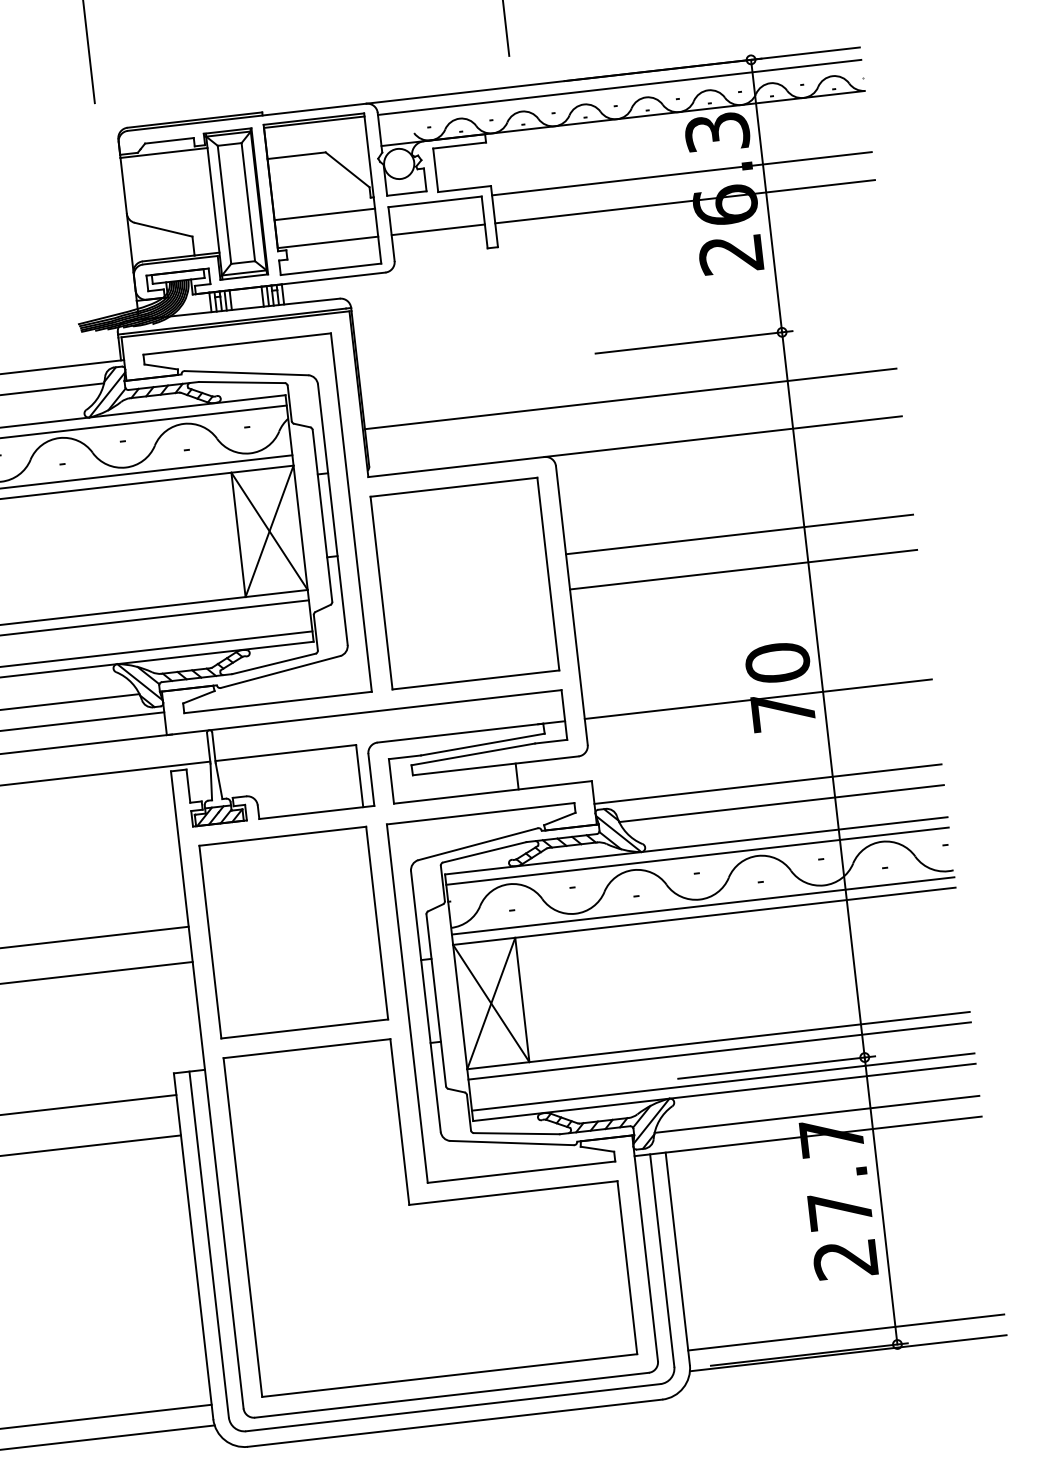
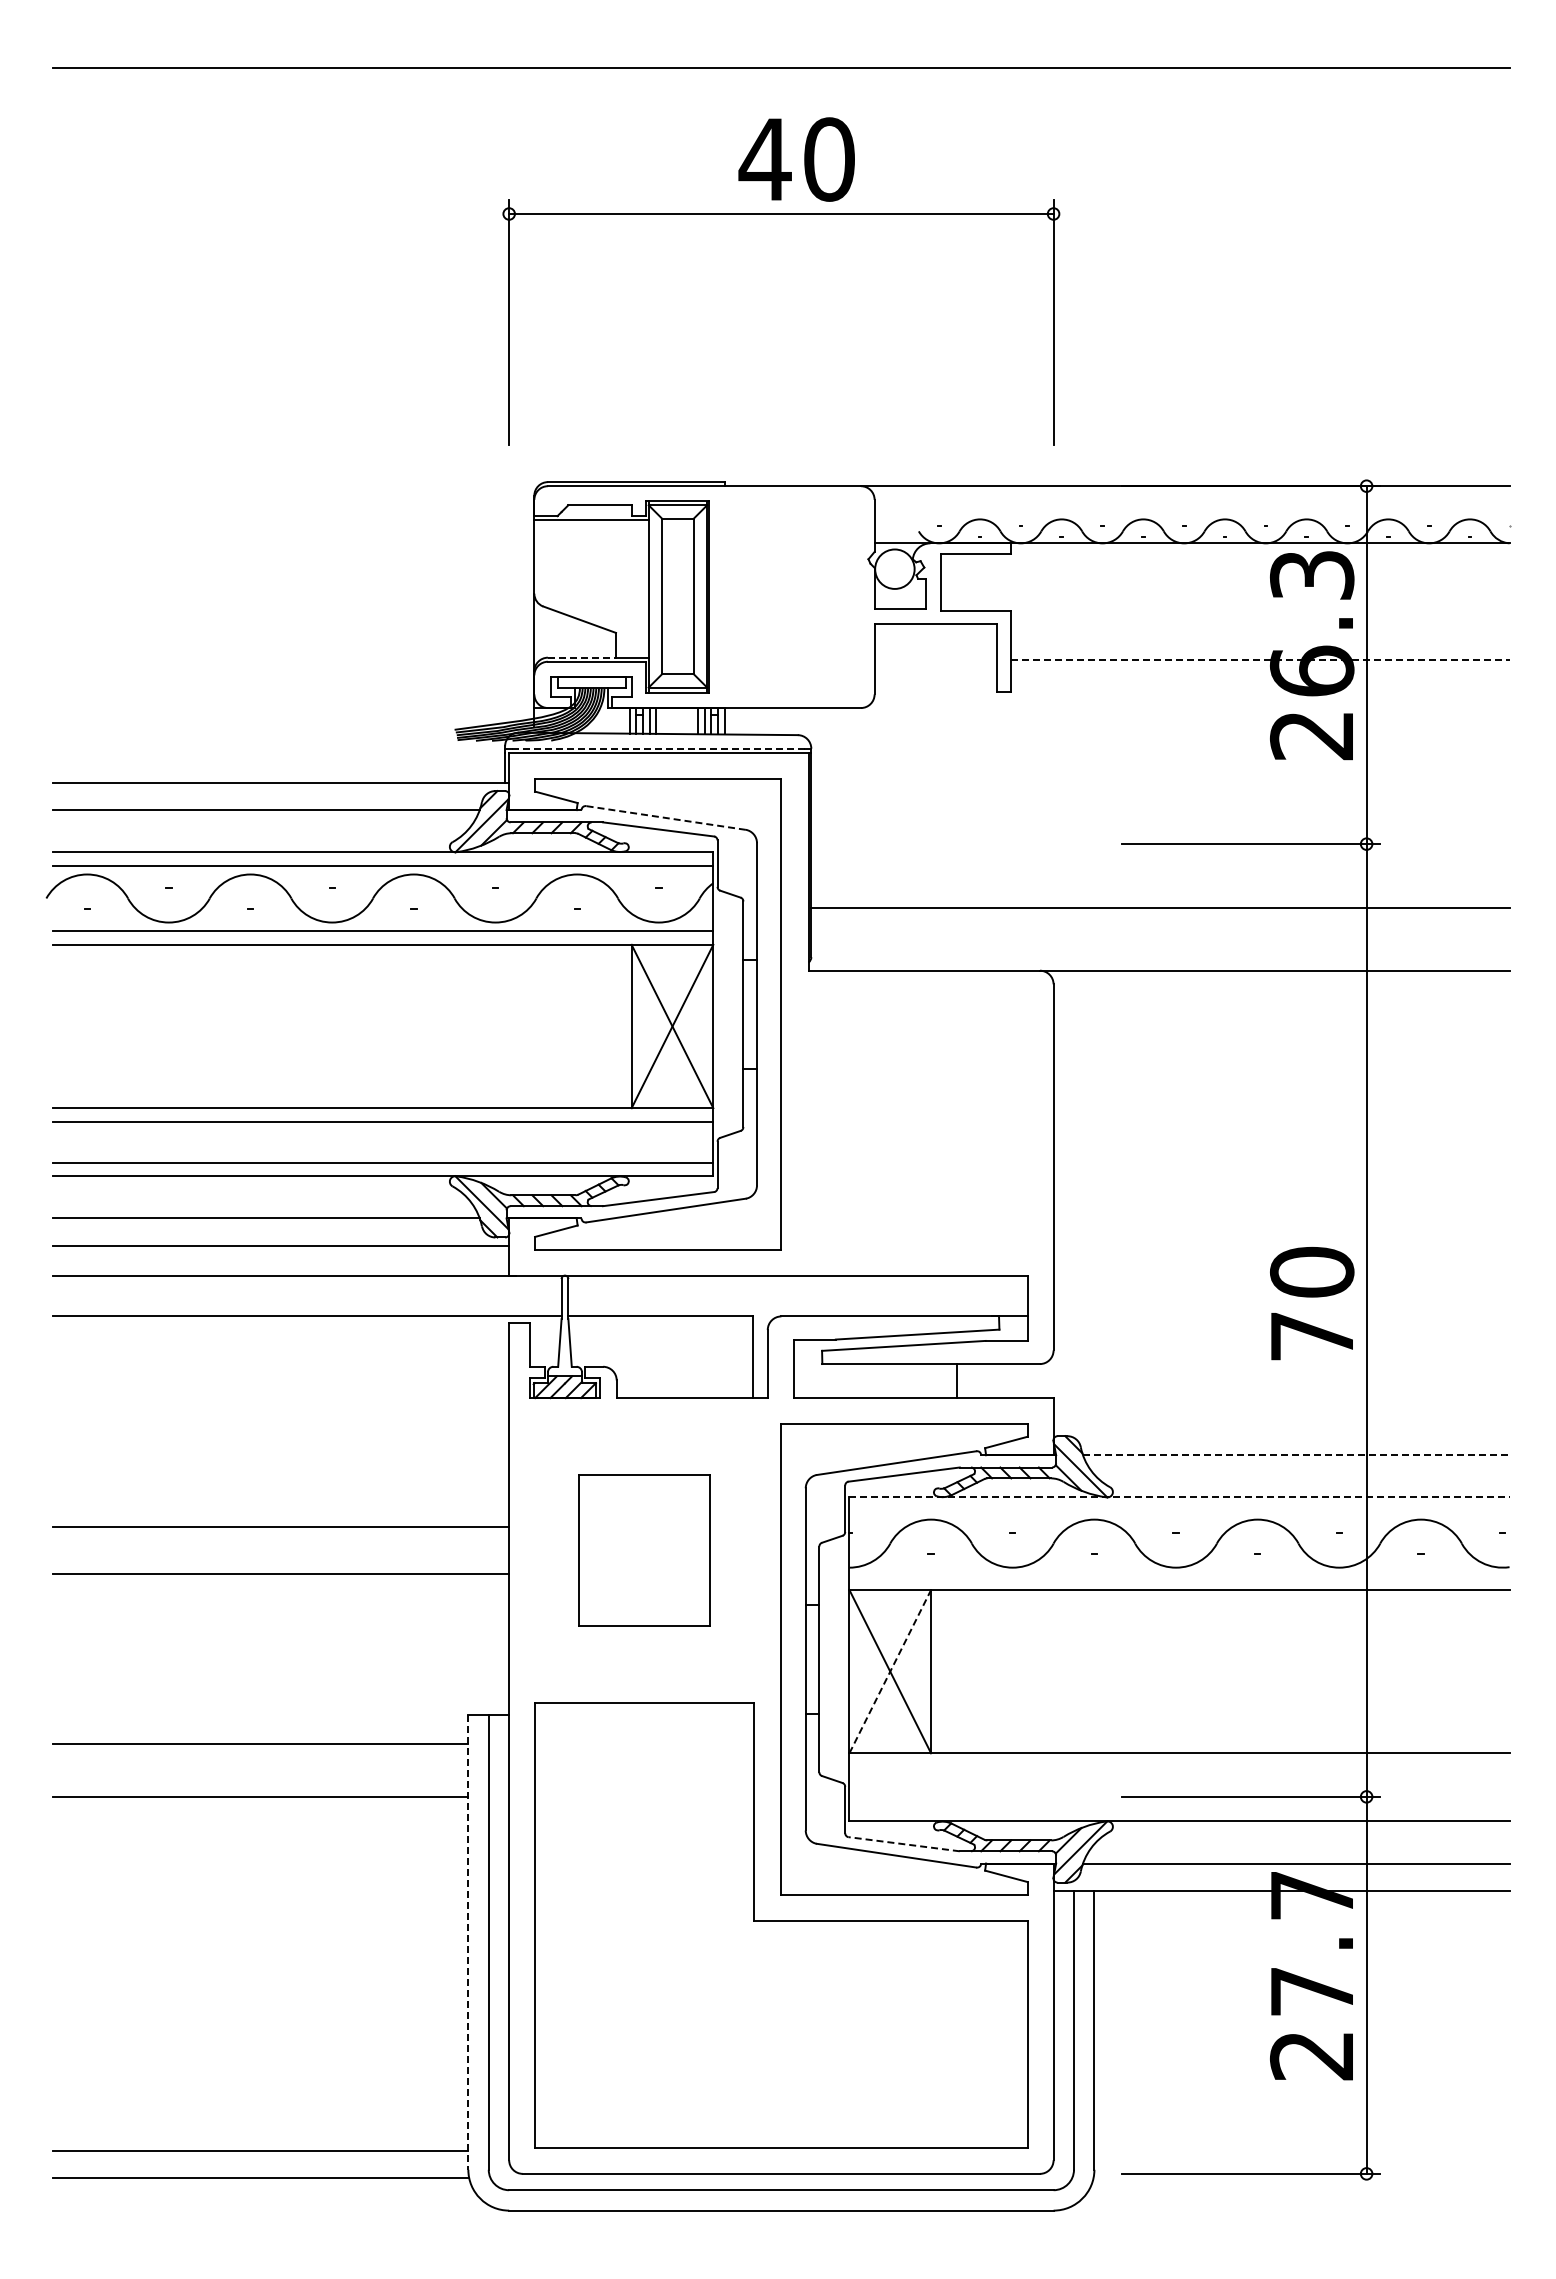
line: (619, 87) -> (1191, 502), removed
line: (681, 173) -> (1259, 623), removed
part: (322, 193) -> (790, 596), removed
line: (685, 201) -> (1260, 660), solid -> dashed
line: (438, 229) -> (935, 660), removed
line: (169, 258) -> (582, 657), solid -> dashed
line: (234, 321) -> (657, 748), solid -> dashed
line: (246, 372) -> (665, 817), solid -> dashed
line: (739, 534) -> (1281, 1100), removed
line: (743, 569) -> (1281, 1146), removed
part: (465, 583) -> (918, 1123), removed
line: (758, 699) -> (1281, 1316), removed
line: (767, 784) -> (1281, 1428), removed
line: (781, 803) -> (1296, 1455), solid -> dashed
line: (696, 845) -> (1179, 1497), solid -> dashed
line: (697, 856) -> (1179, 1511), removed
line: (703, 906) -> (1179, 1576), removed
part: (293, 932) -> (644, 1550), size x0.6
line: (491, 1003) -> (890, 1671), solid -> dashed
line: (719, 1050) -> (1179, 1766), removed
line: (723, 1081) -> (1179, 1807), removed
line: (516, 1133) -> (903, 1844), solid -> dashed
line: (193, 1247) -> (468, 1943), solid -> dashed
line: (845, 1332) -> (1301, 2150), removed
line: (848, 1352) -> (1301, 2177), removed

